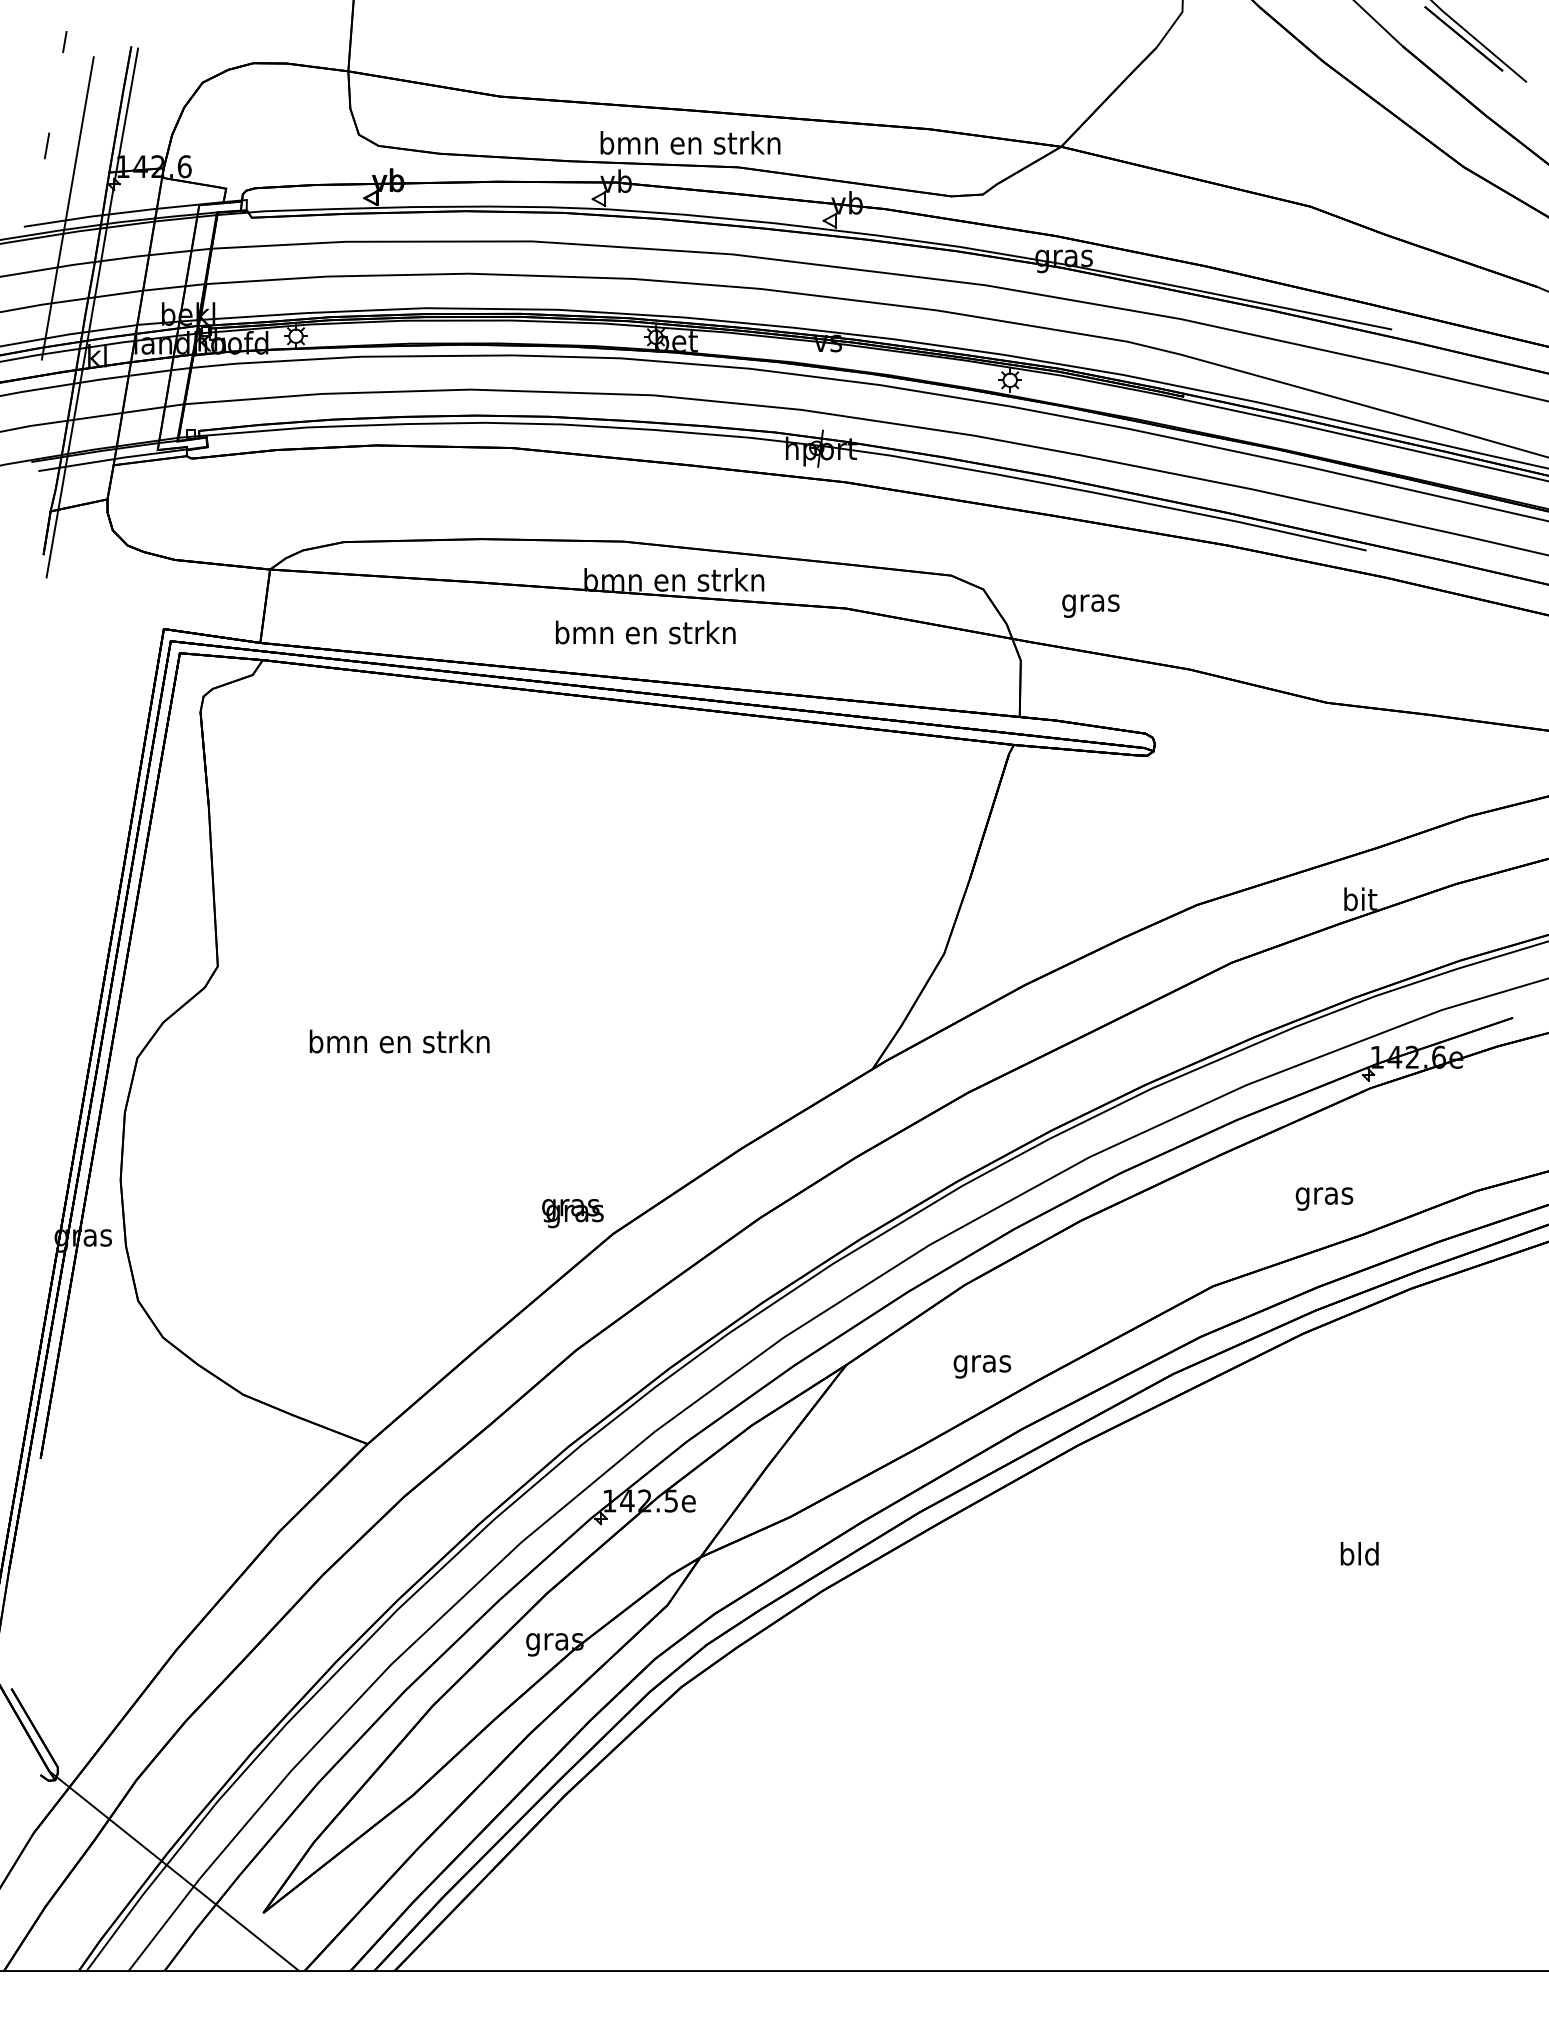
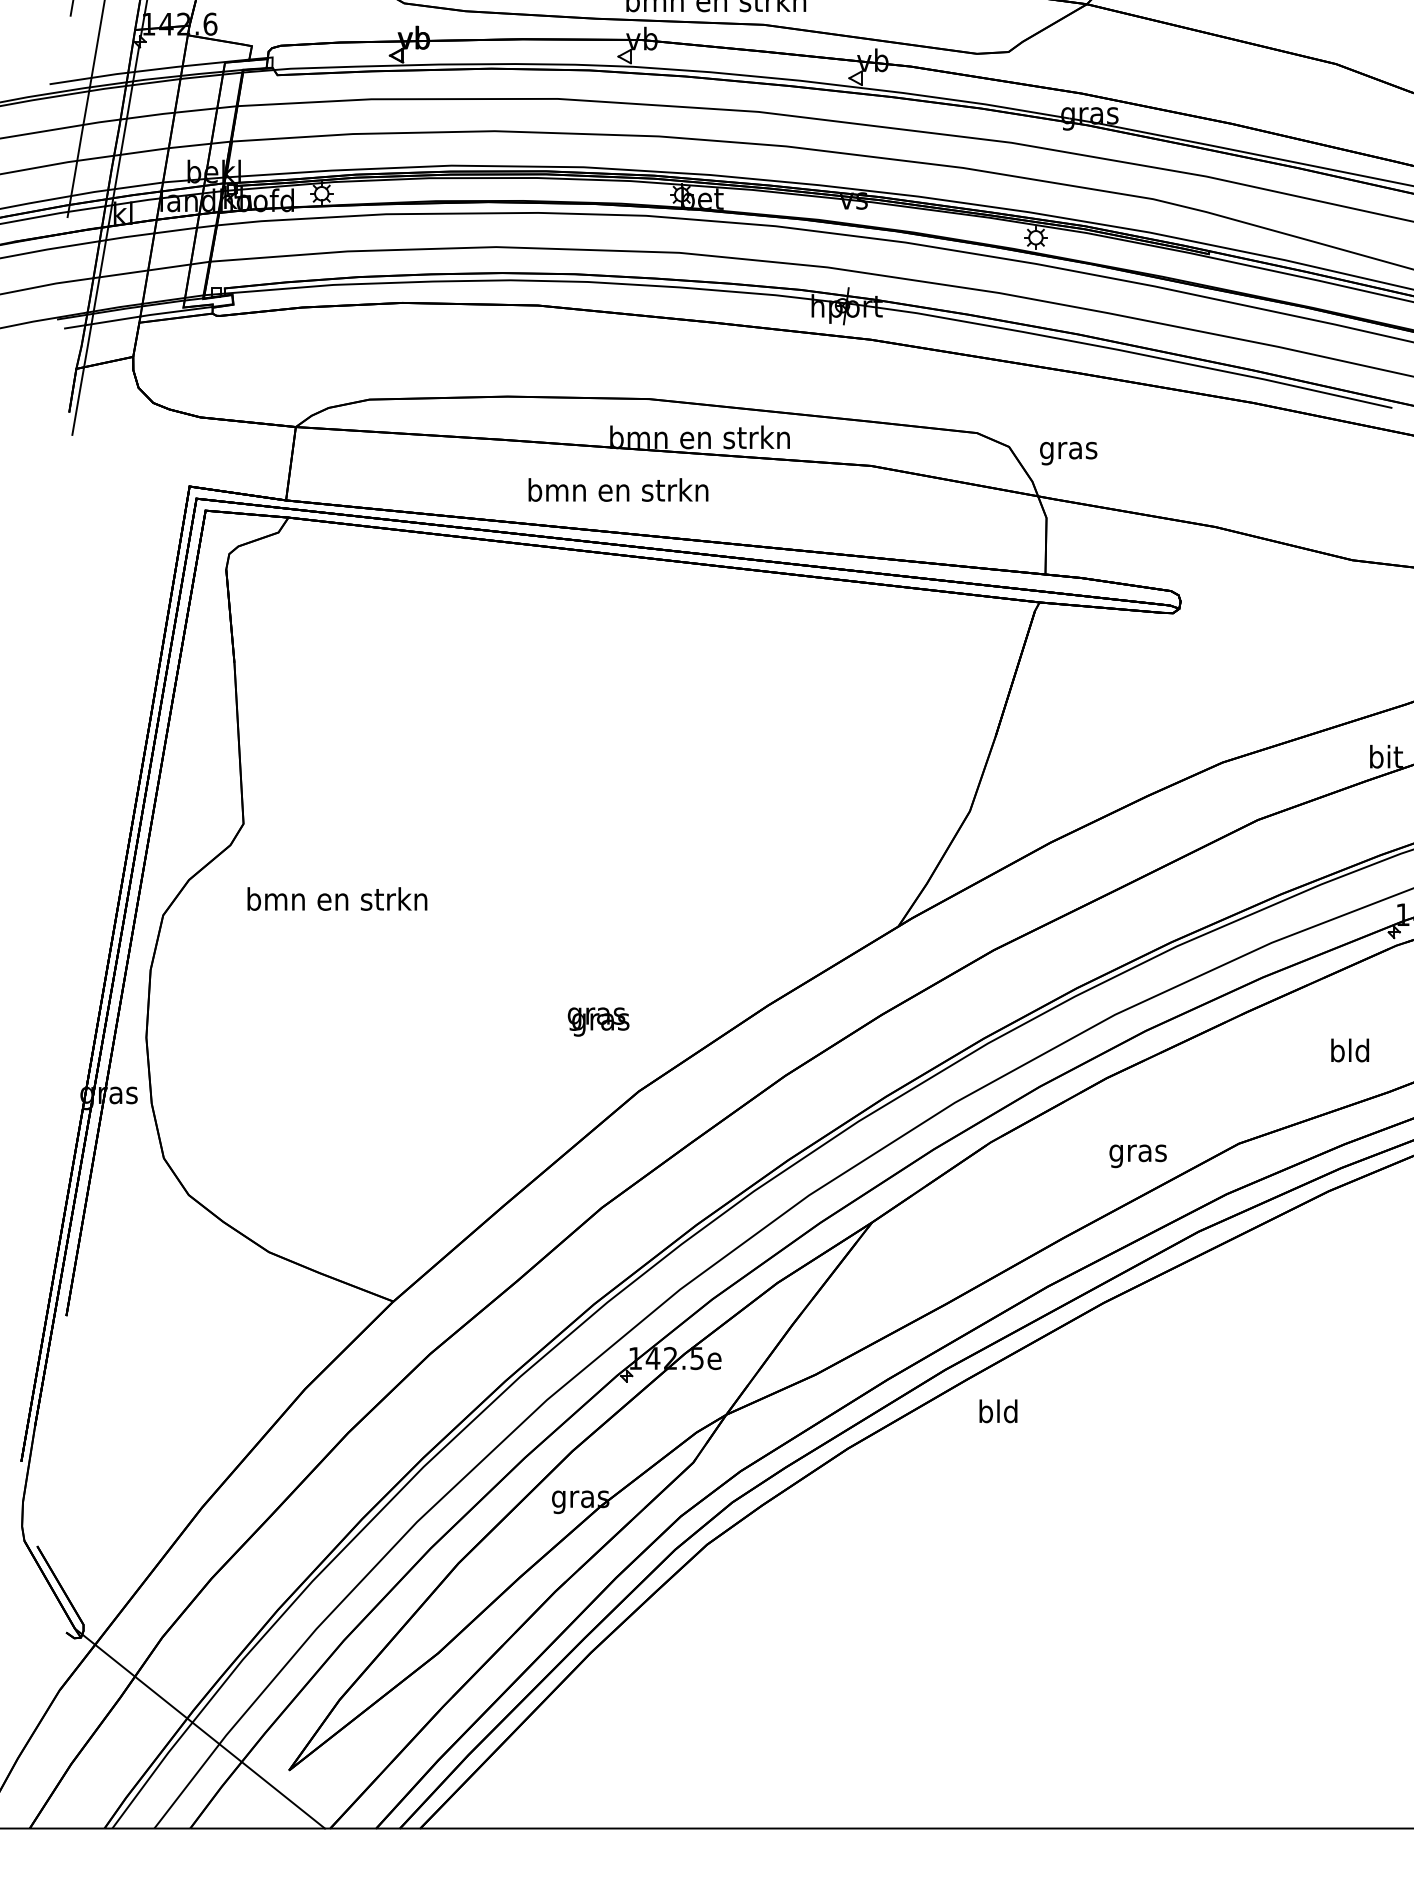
text: (1090, 605) -> (1068, 452), moved
text: (645, 632) -> (618, 489), moved
text: (399, 1041) -> (337, 898), moved
text: (1324, 1195) -> (1350, 1052), gras -> bld
text: (572, 1213) -> (598, 1021), moved
text: (982, 1366) -> (1138, 1155), moved
text: (1359, 1553) -> (998, 1410), moved

